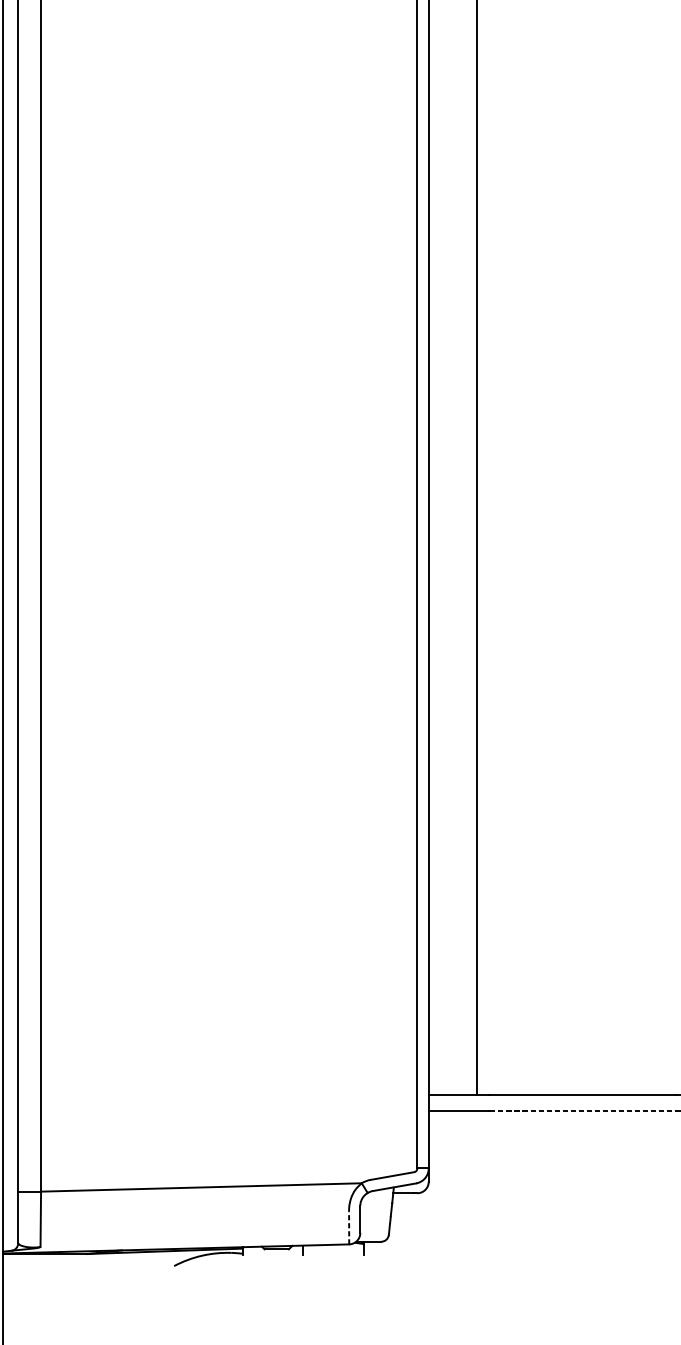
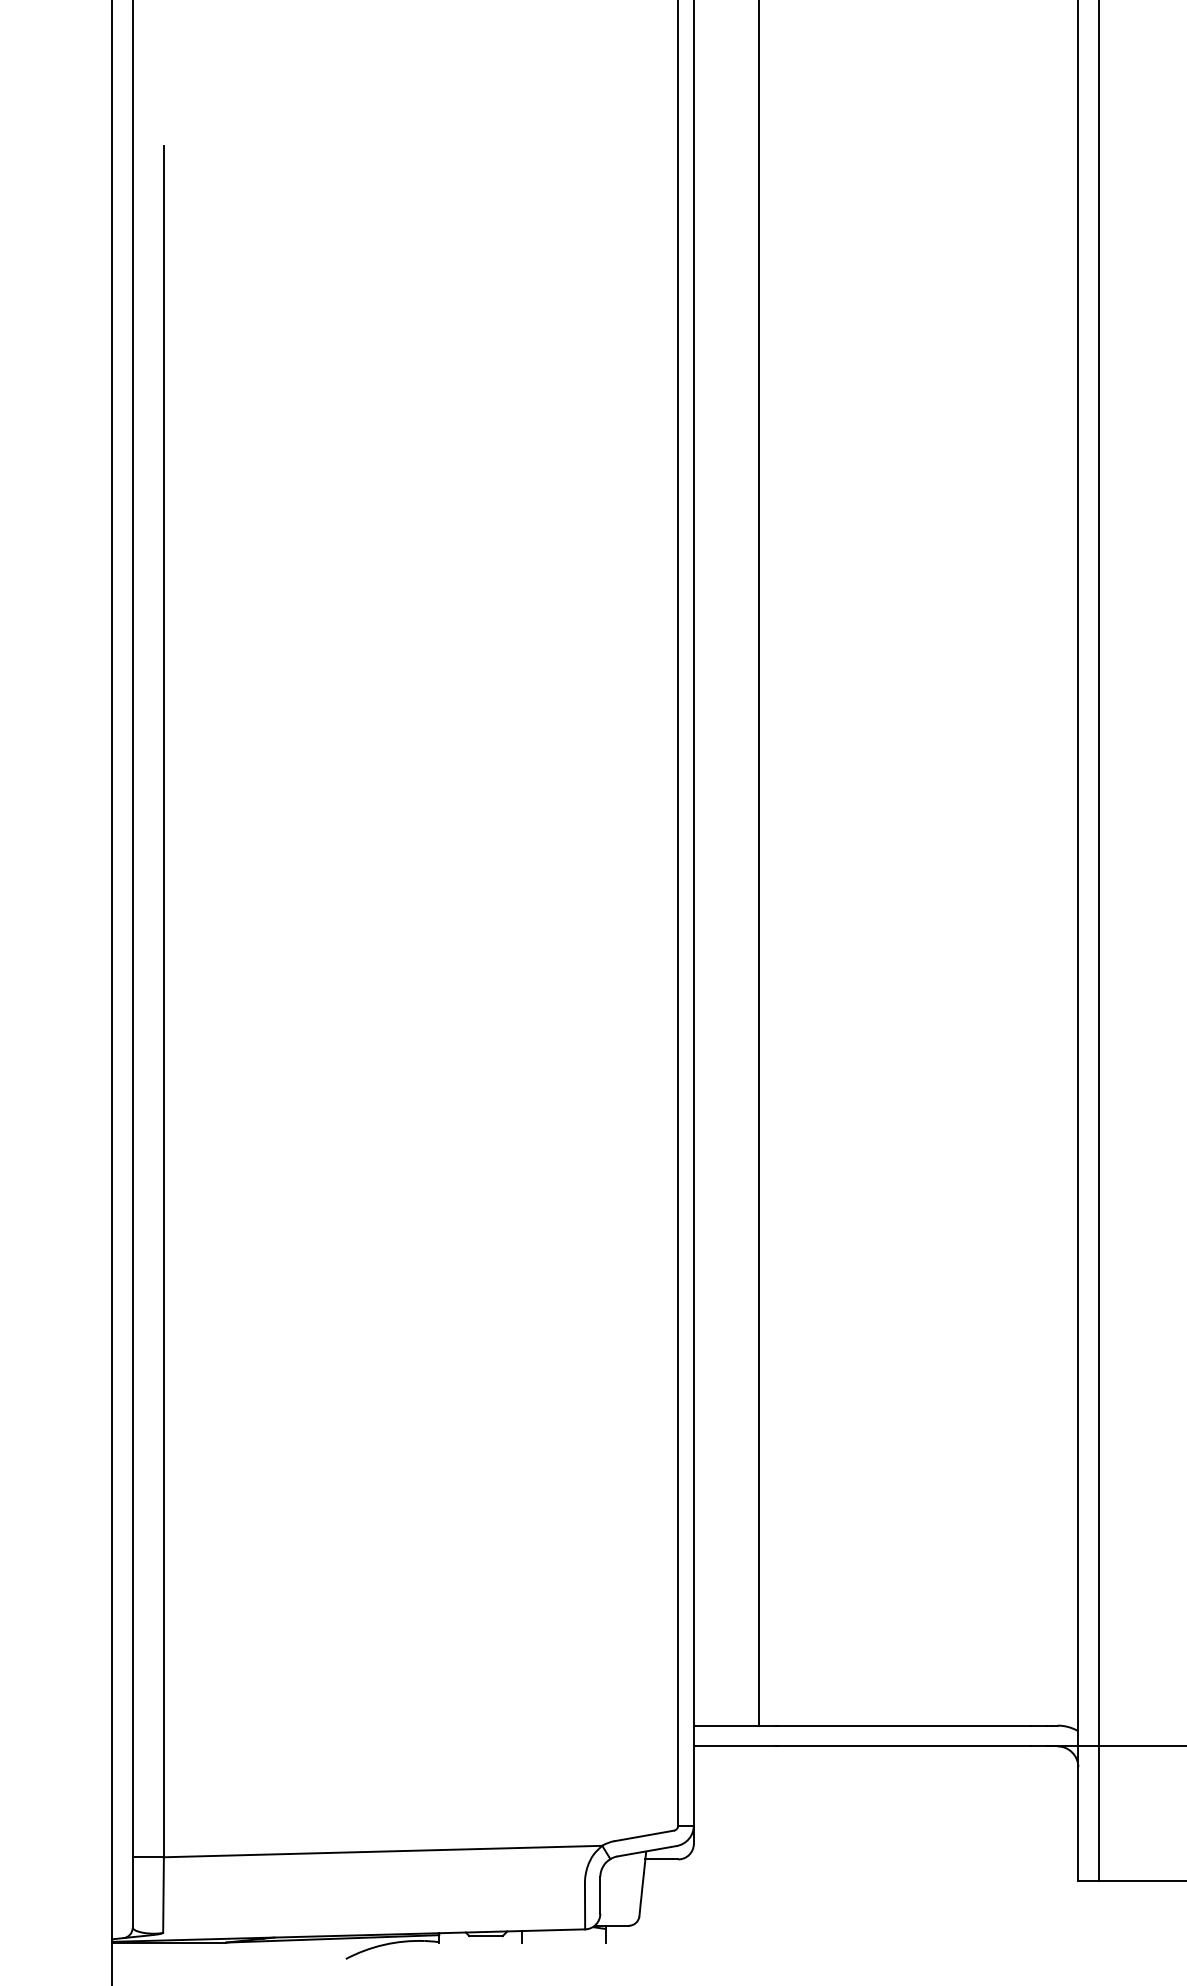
line: (582, 1110) -> (904, 1746), dashed -> solid
line: (349, 1227) -> (585, 1906), dashed -> solid

